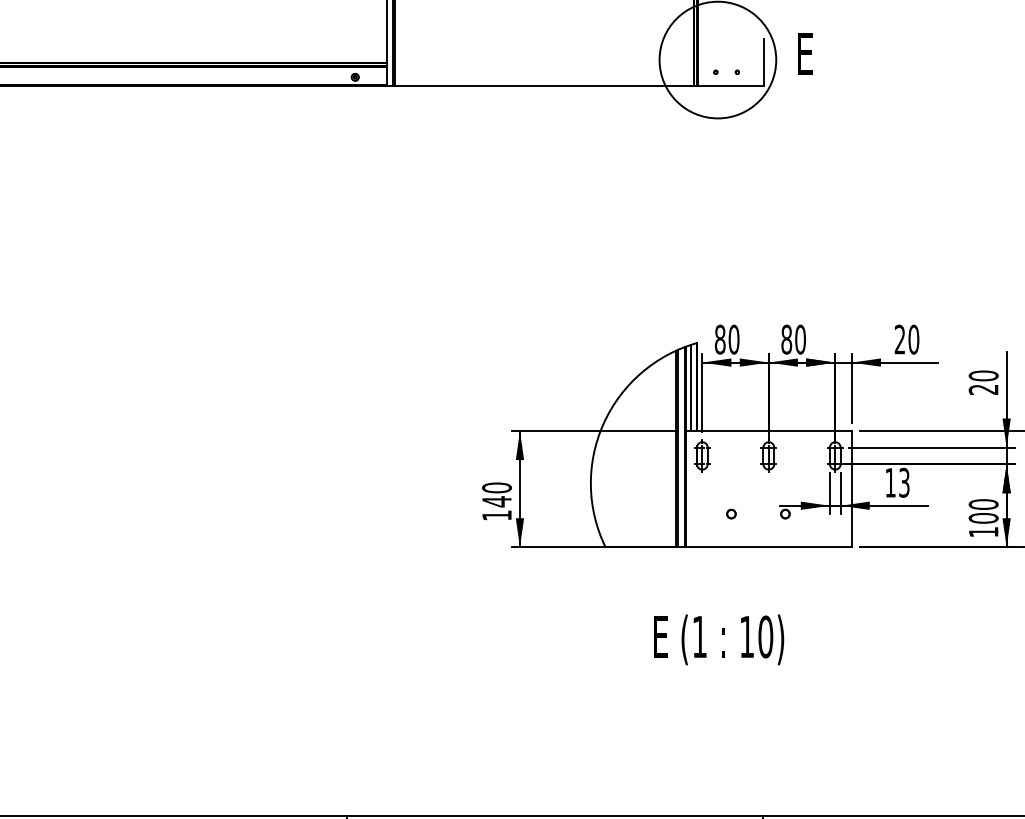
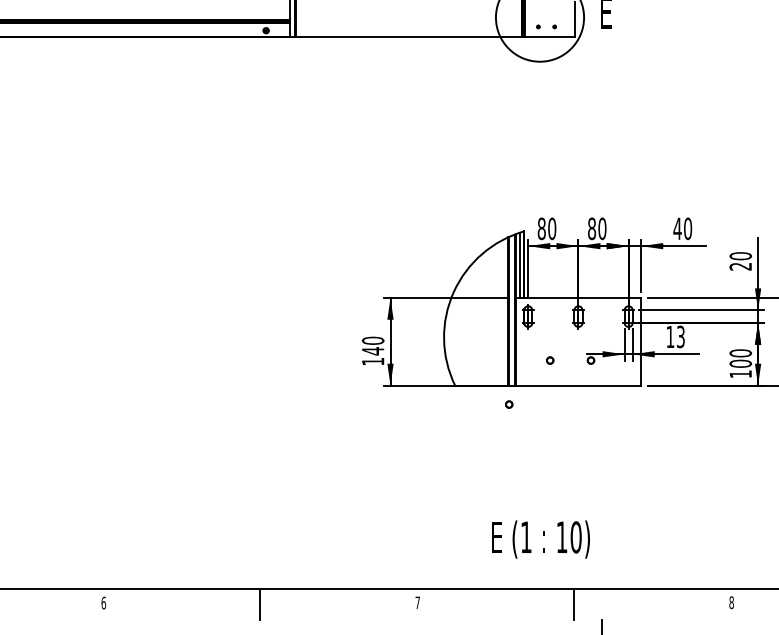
text: (899, 339) -> (677, 228), 20 -> 40
part: (677, 572) -> (509, 404), added
text: (718, 639) -> (540, 539), moved

